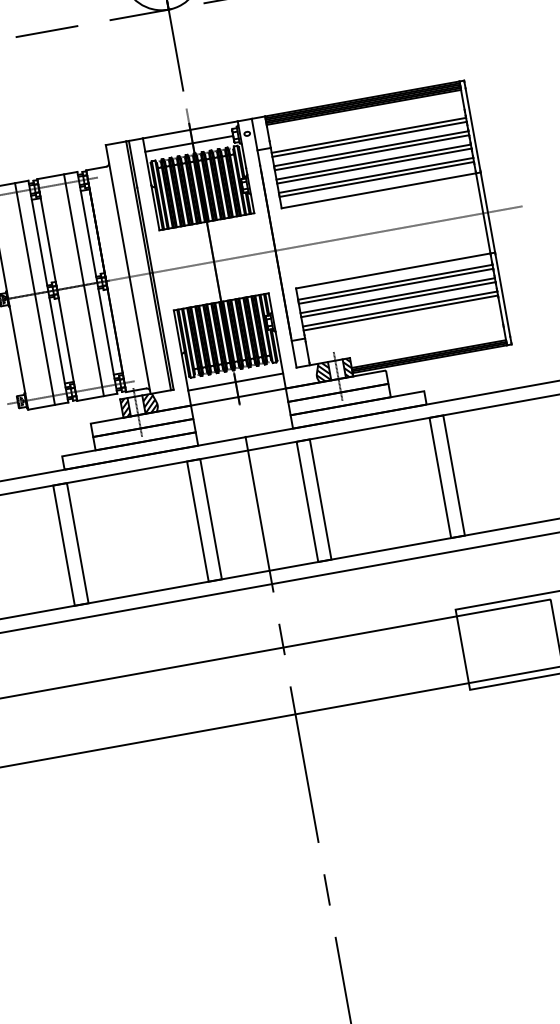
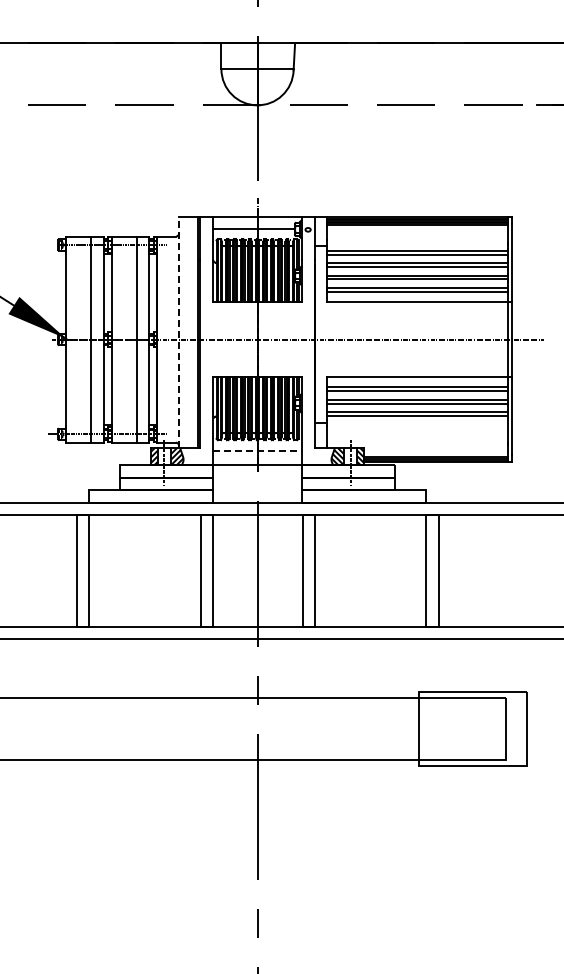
line: (128, 269) -> (179, 332), solid -> dashed
line: (236, 382) -> (258, 451), solid -> dashed

